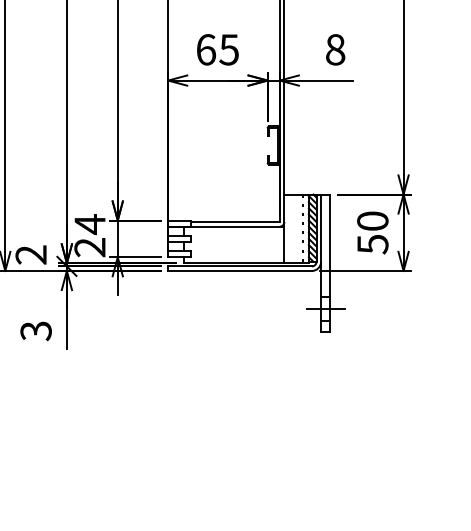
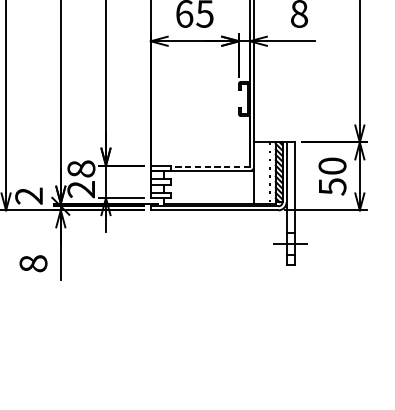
line: (234, 222) -> (209, 167), solid -> dashed
text: (89, 224) -> (80, 169), 24 -> 28
text: (35, 331) -> (32, 264), 3 -> 8

